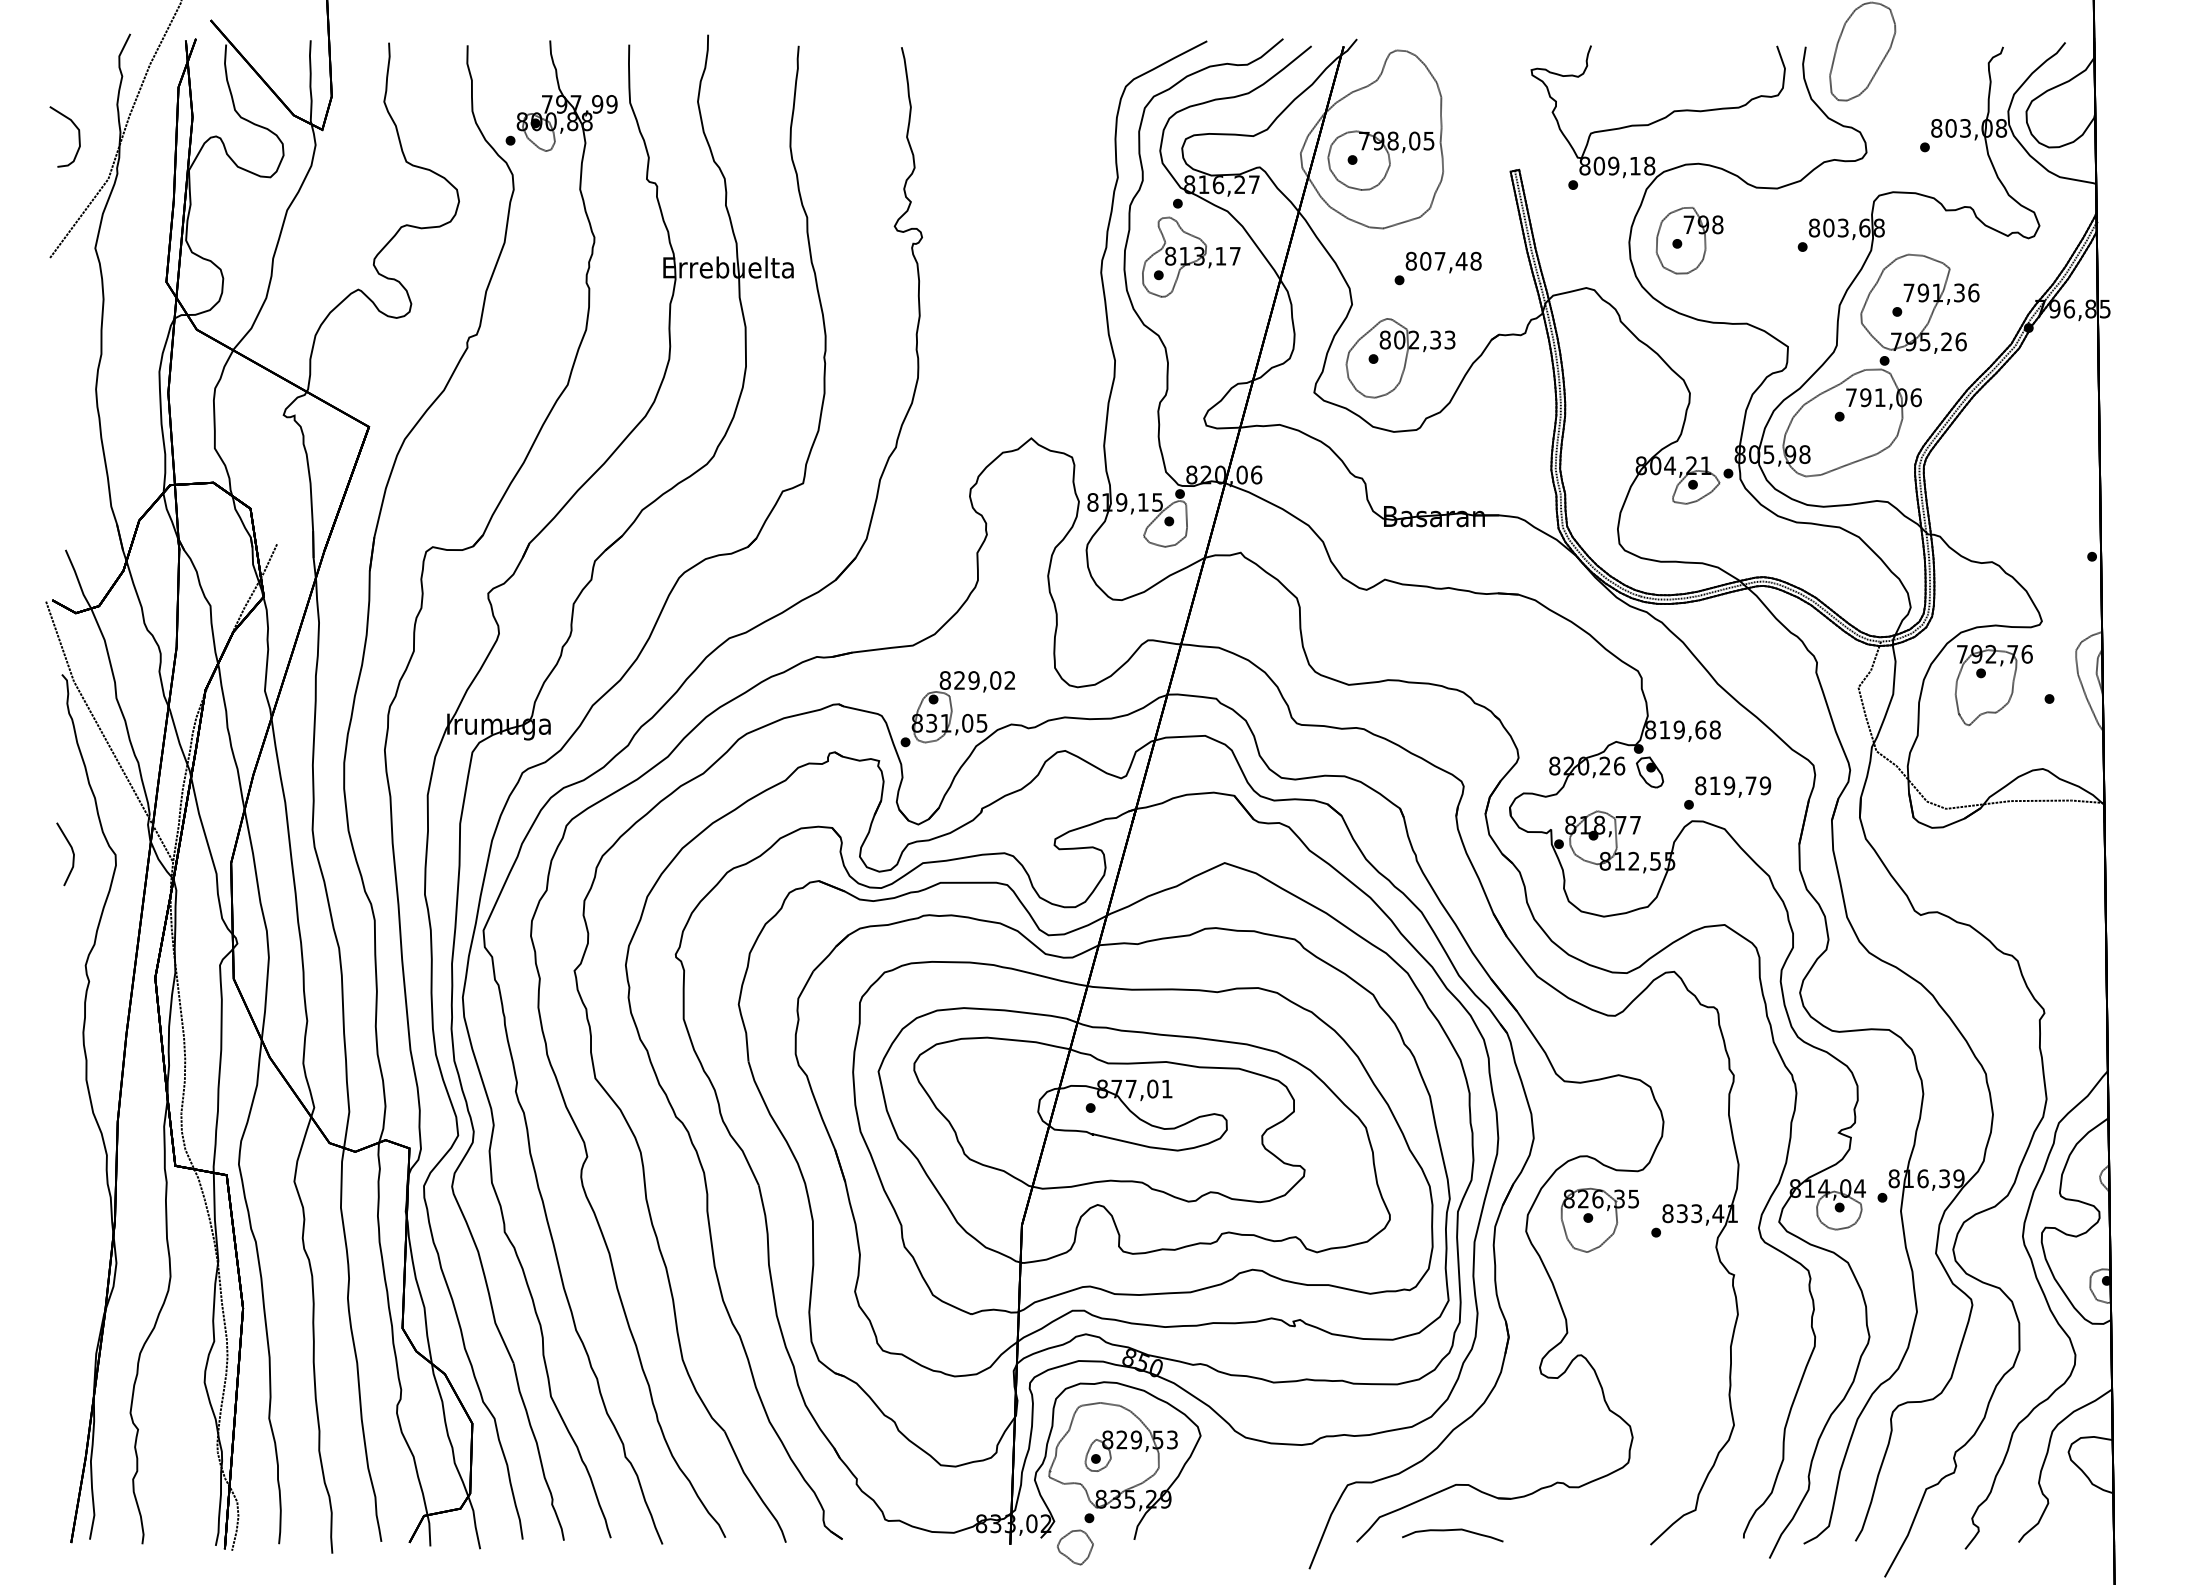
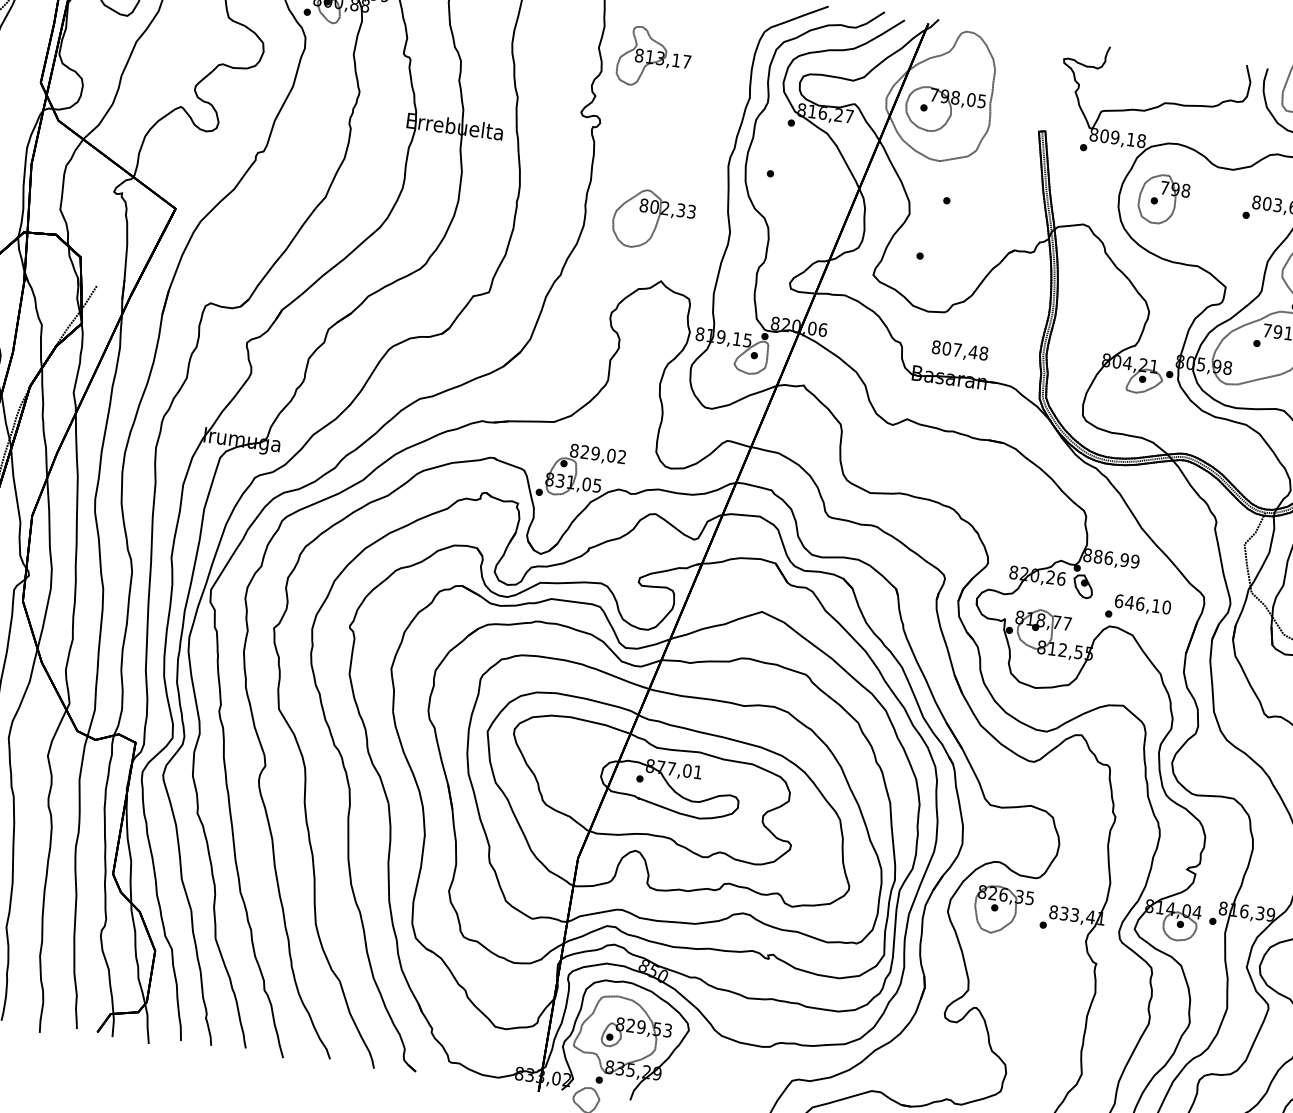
part: (1191, 256) -> (654, 57), moved
text: (1443, 262) -> (959, 351), moved
part: (1400, 358) -> (653, 220), moved
text: (1689, 729) -> (1116, 558), 819,68 -> 886,99
text: (1733, 785) -> (1143, 604), 819,79 -> 646,10

